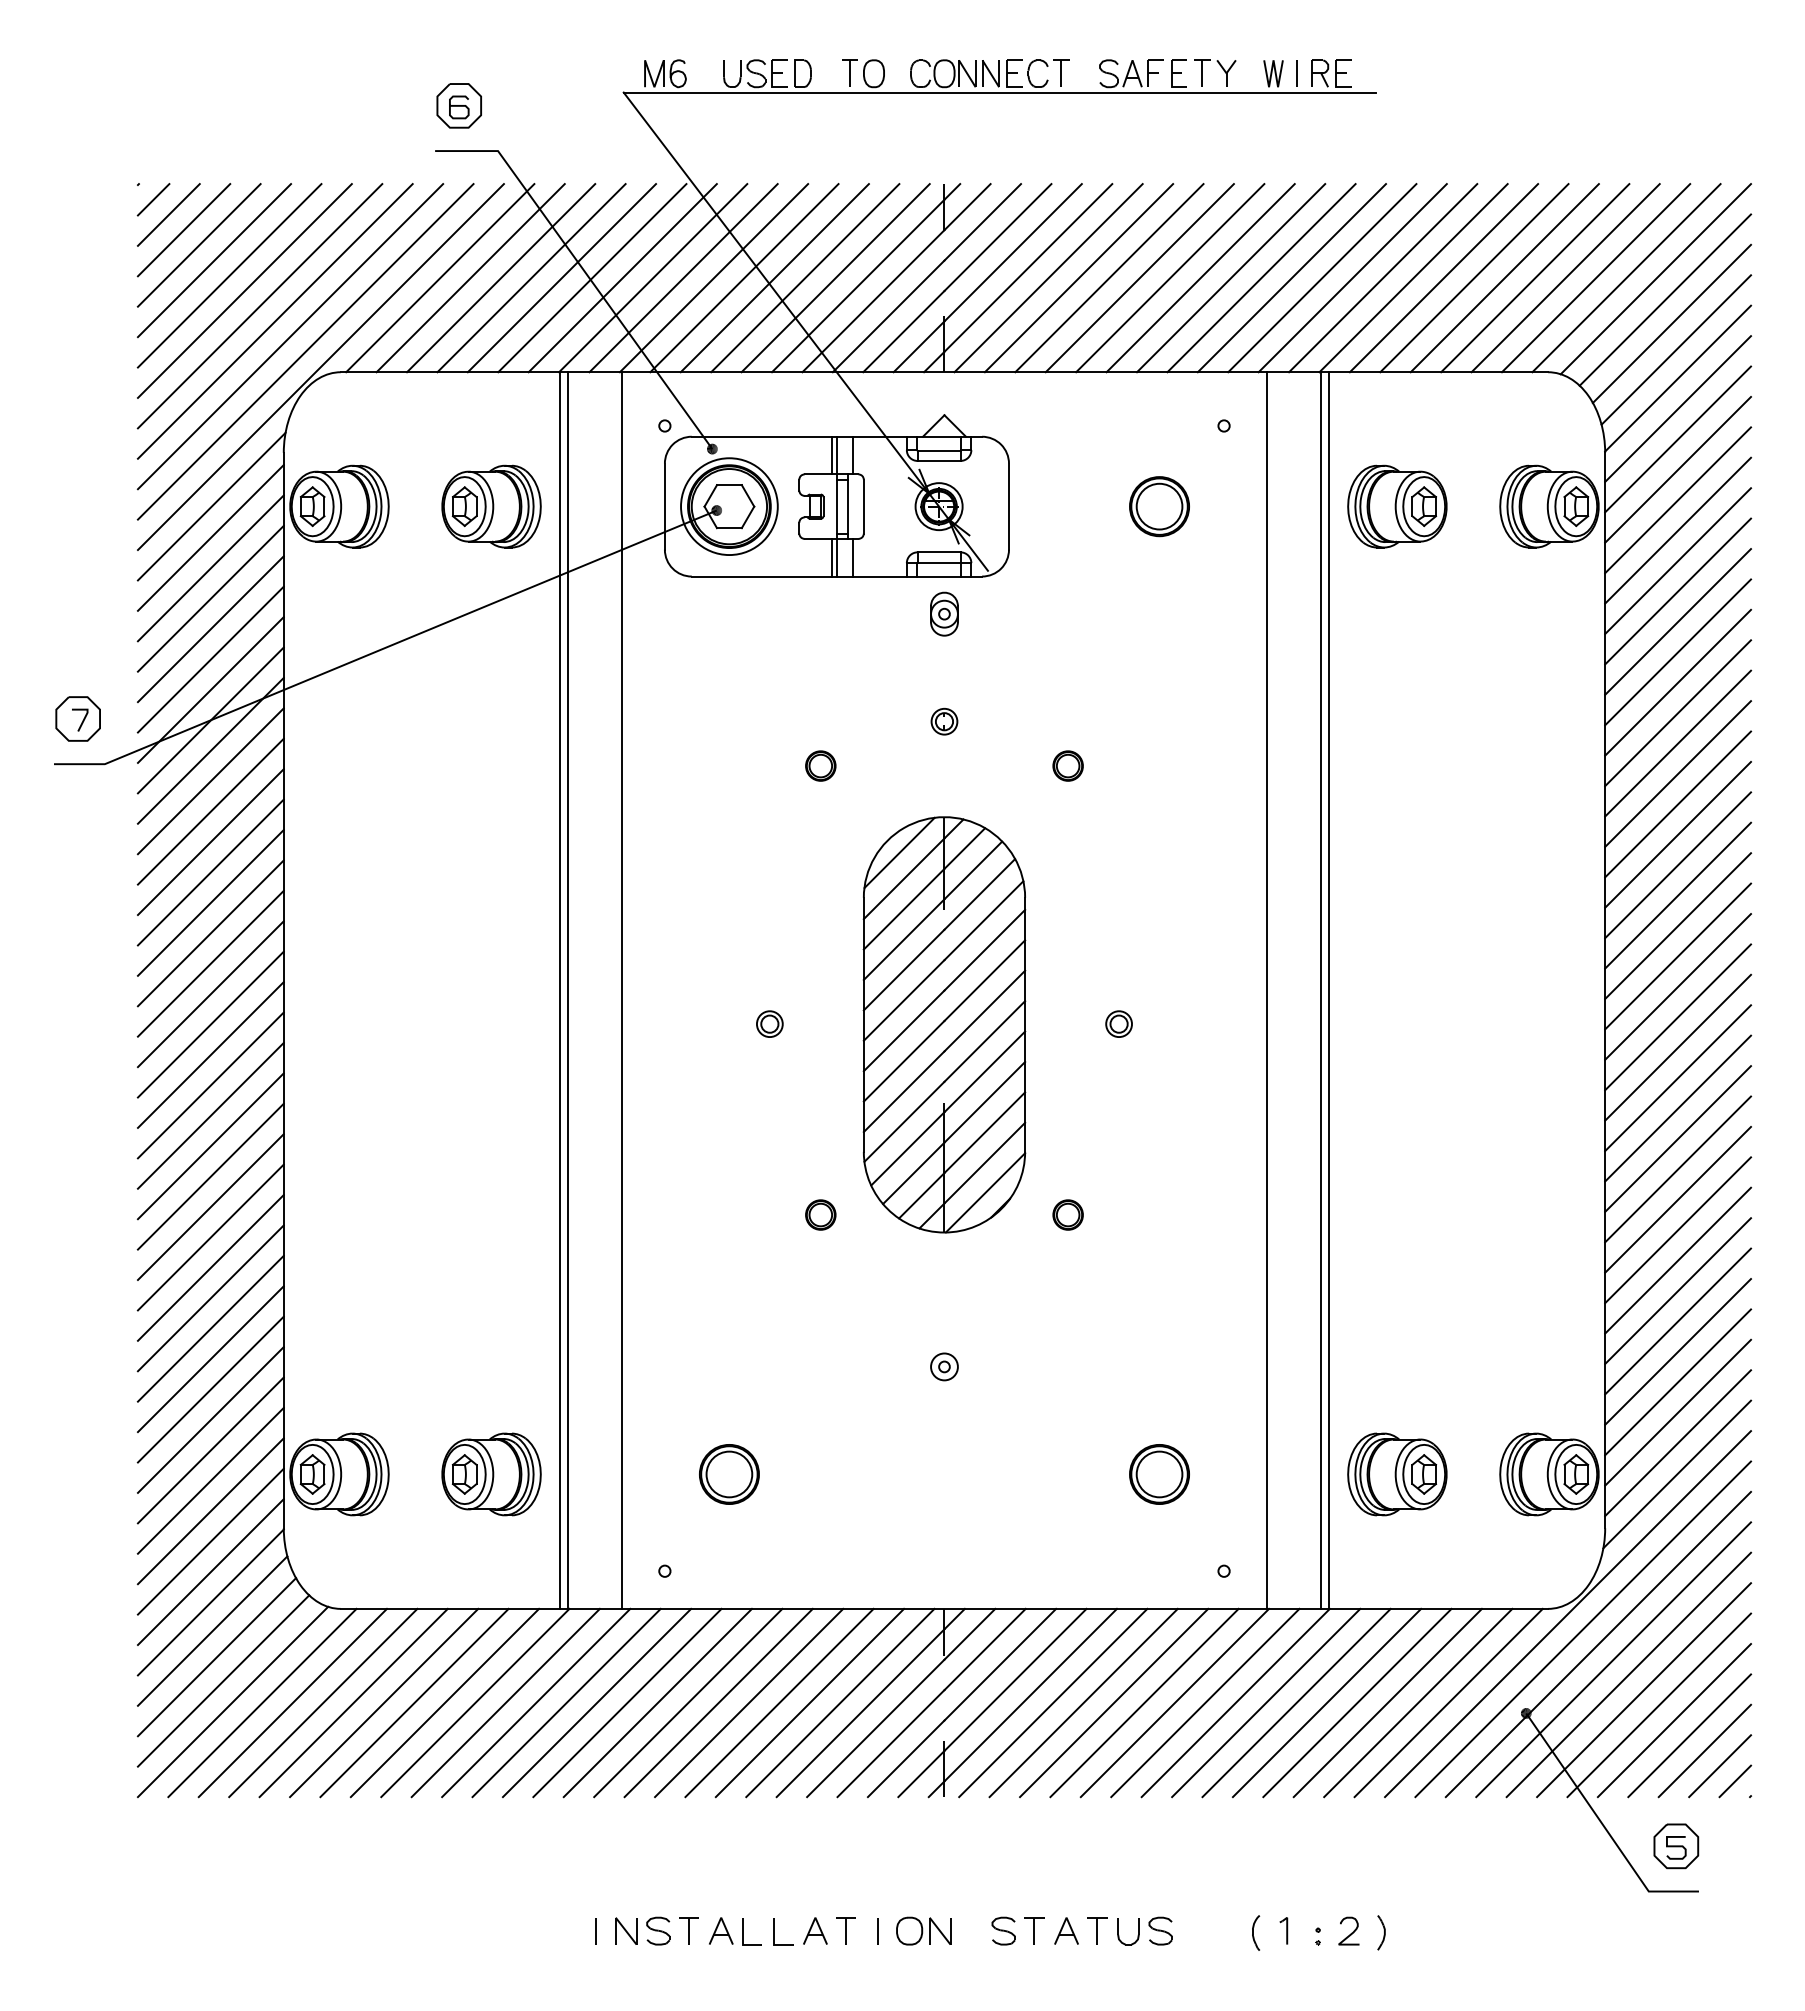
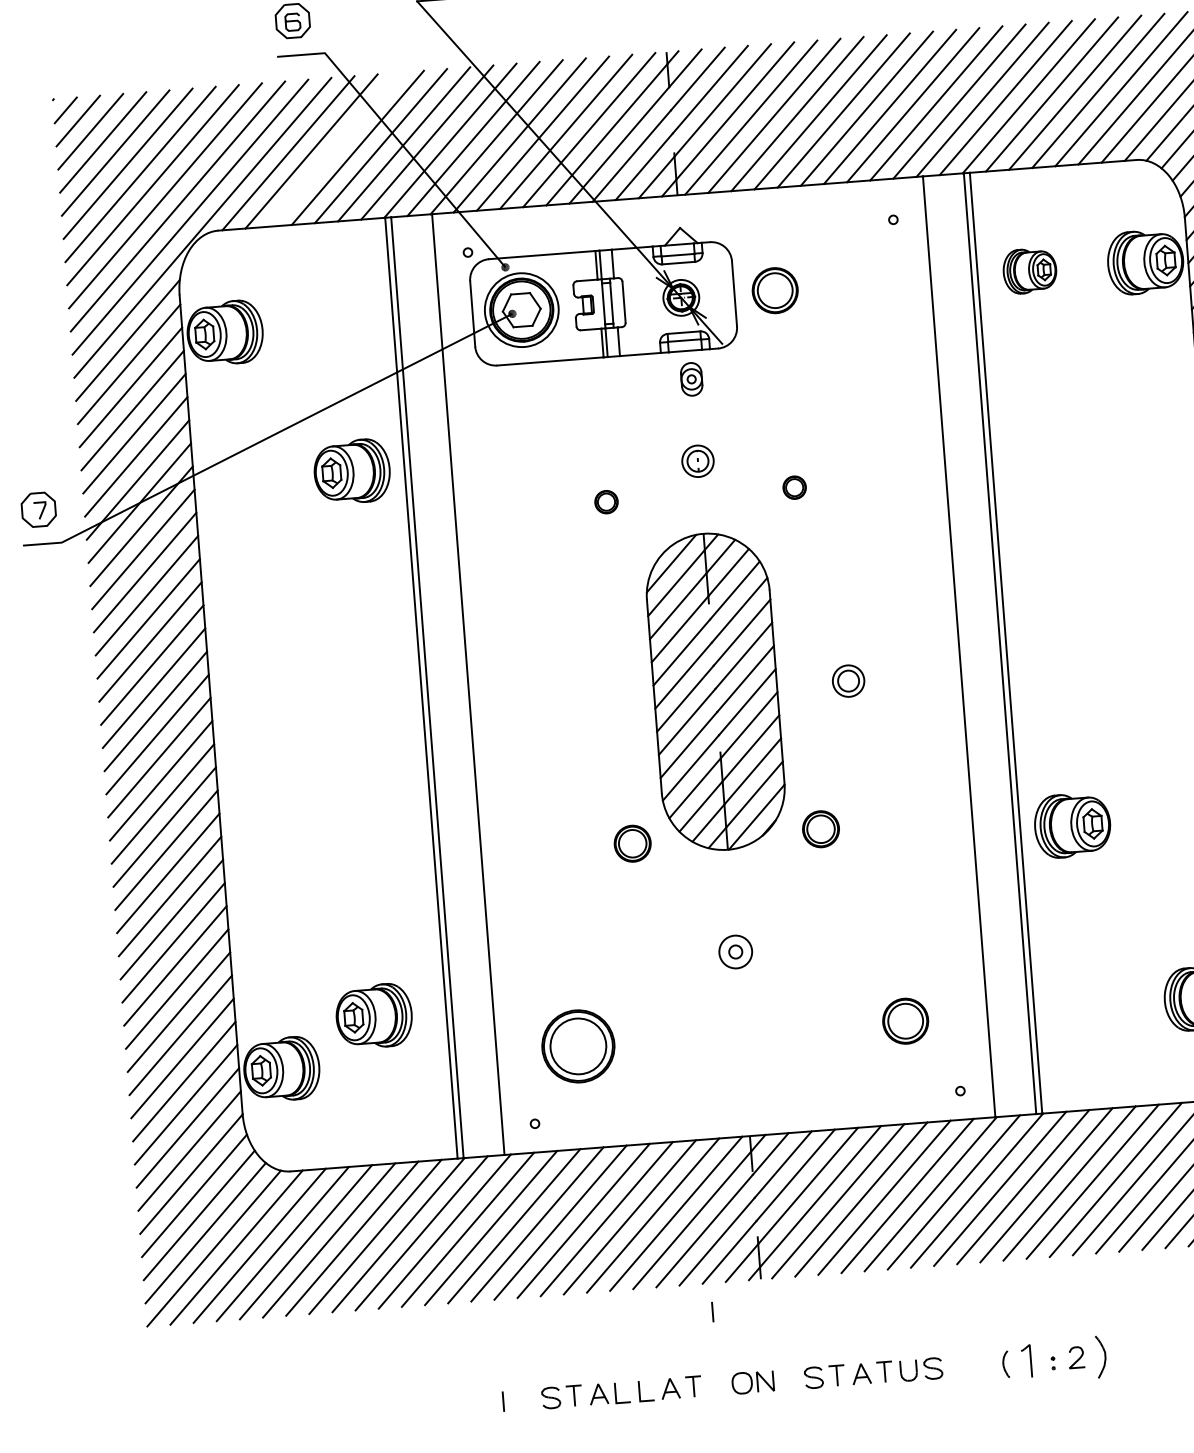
line: (501, 278) -> (335, 149), removed
part: (491, 506) -> (352, 471), moved
part: (1159, 506) -> (775, 290), moved
part: (1397, 506) -> (1030, 270), size x0.7
part: (944, 721) -> (698, 461), size x1.6
part: (769, 1023) -> (582, 701), removed
part: (1118, 1023) -> (848, 680), size x1.6
part: (820, 1214) -> (632, 843), size x1.6
part: (1067, 1214) -> (820, 828), size x1.6
part: (944, 1366) -> (735, 951), size x1.6
part: (491, 1474) -> (374, 1016), moved
part: (729, 1474) -> (578, 1046), size x1.6
part: (1397, 1474) -> (1072, 825), moved
part: (626, 1930) -> (526, 1399), removed
part: (1283, 1930) -> (1026, 1360), size x1.6
line: (877, 1931) -> (712, 1312), moved
part: (1381, 1932) -> (1101, 1356), size x1.6

